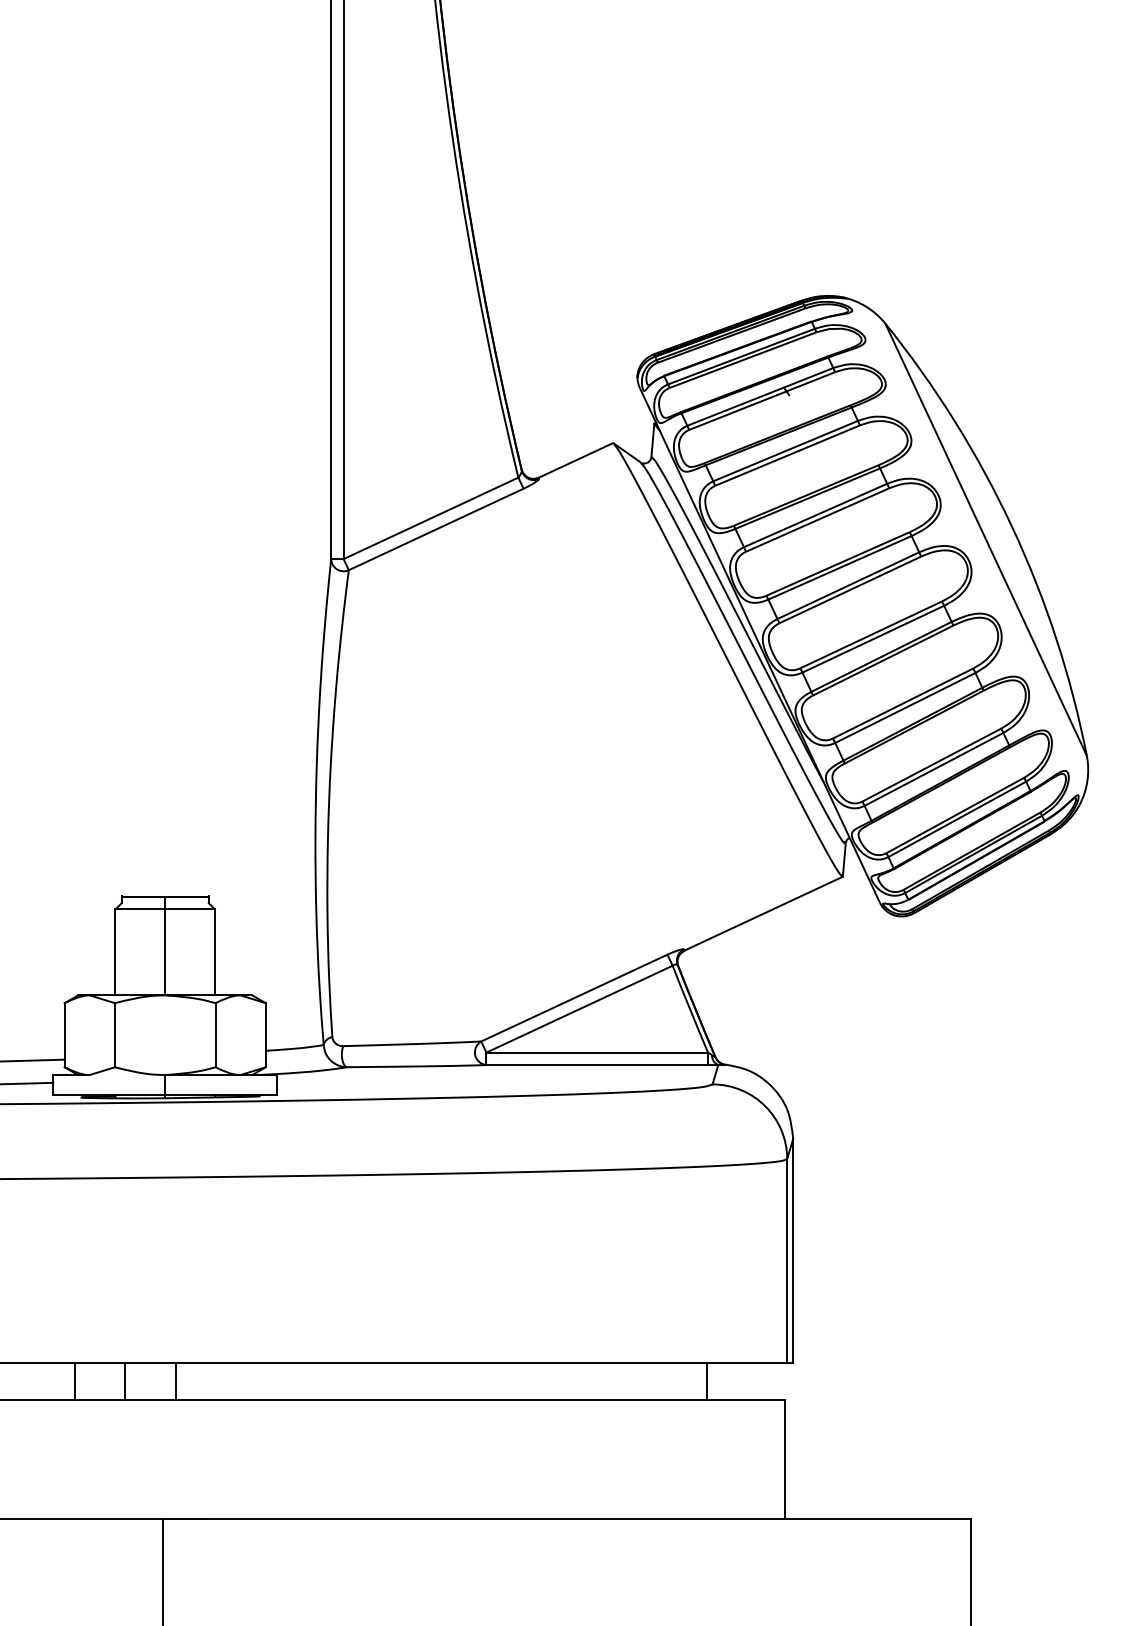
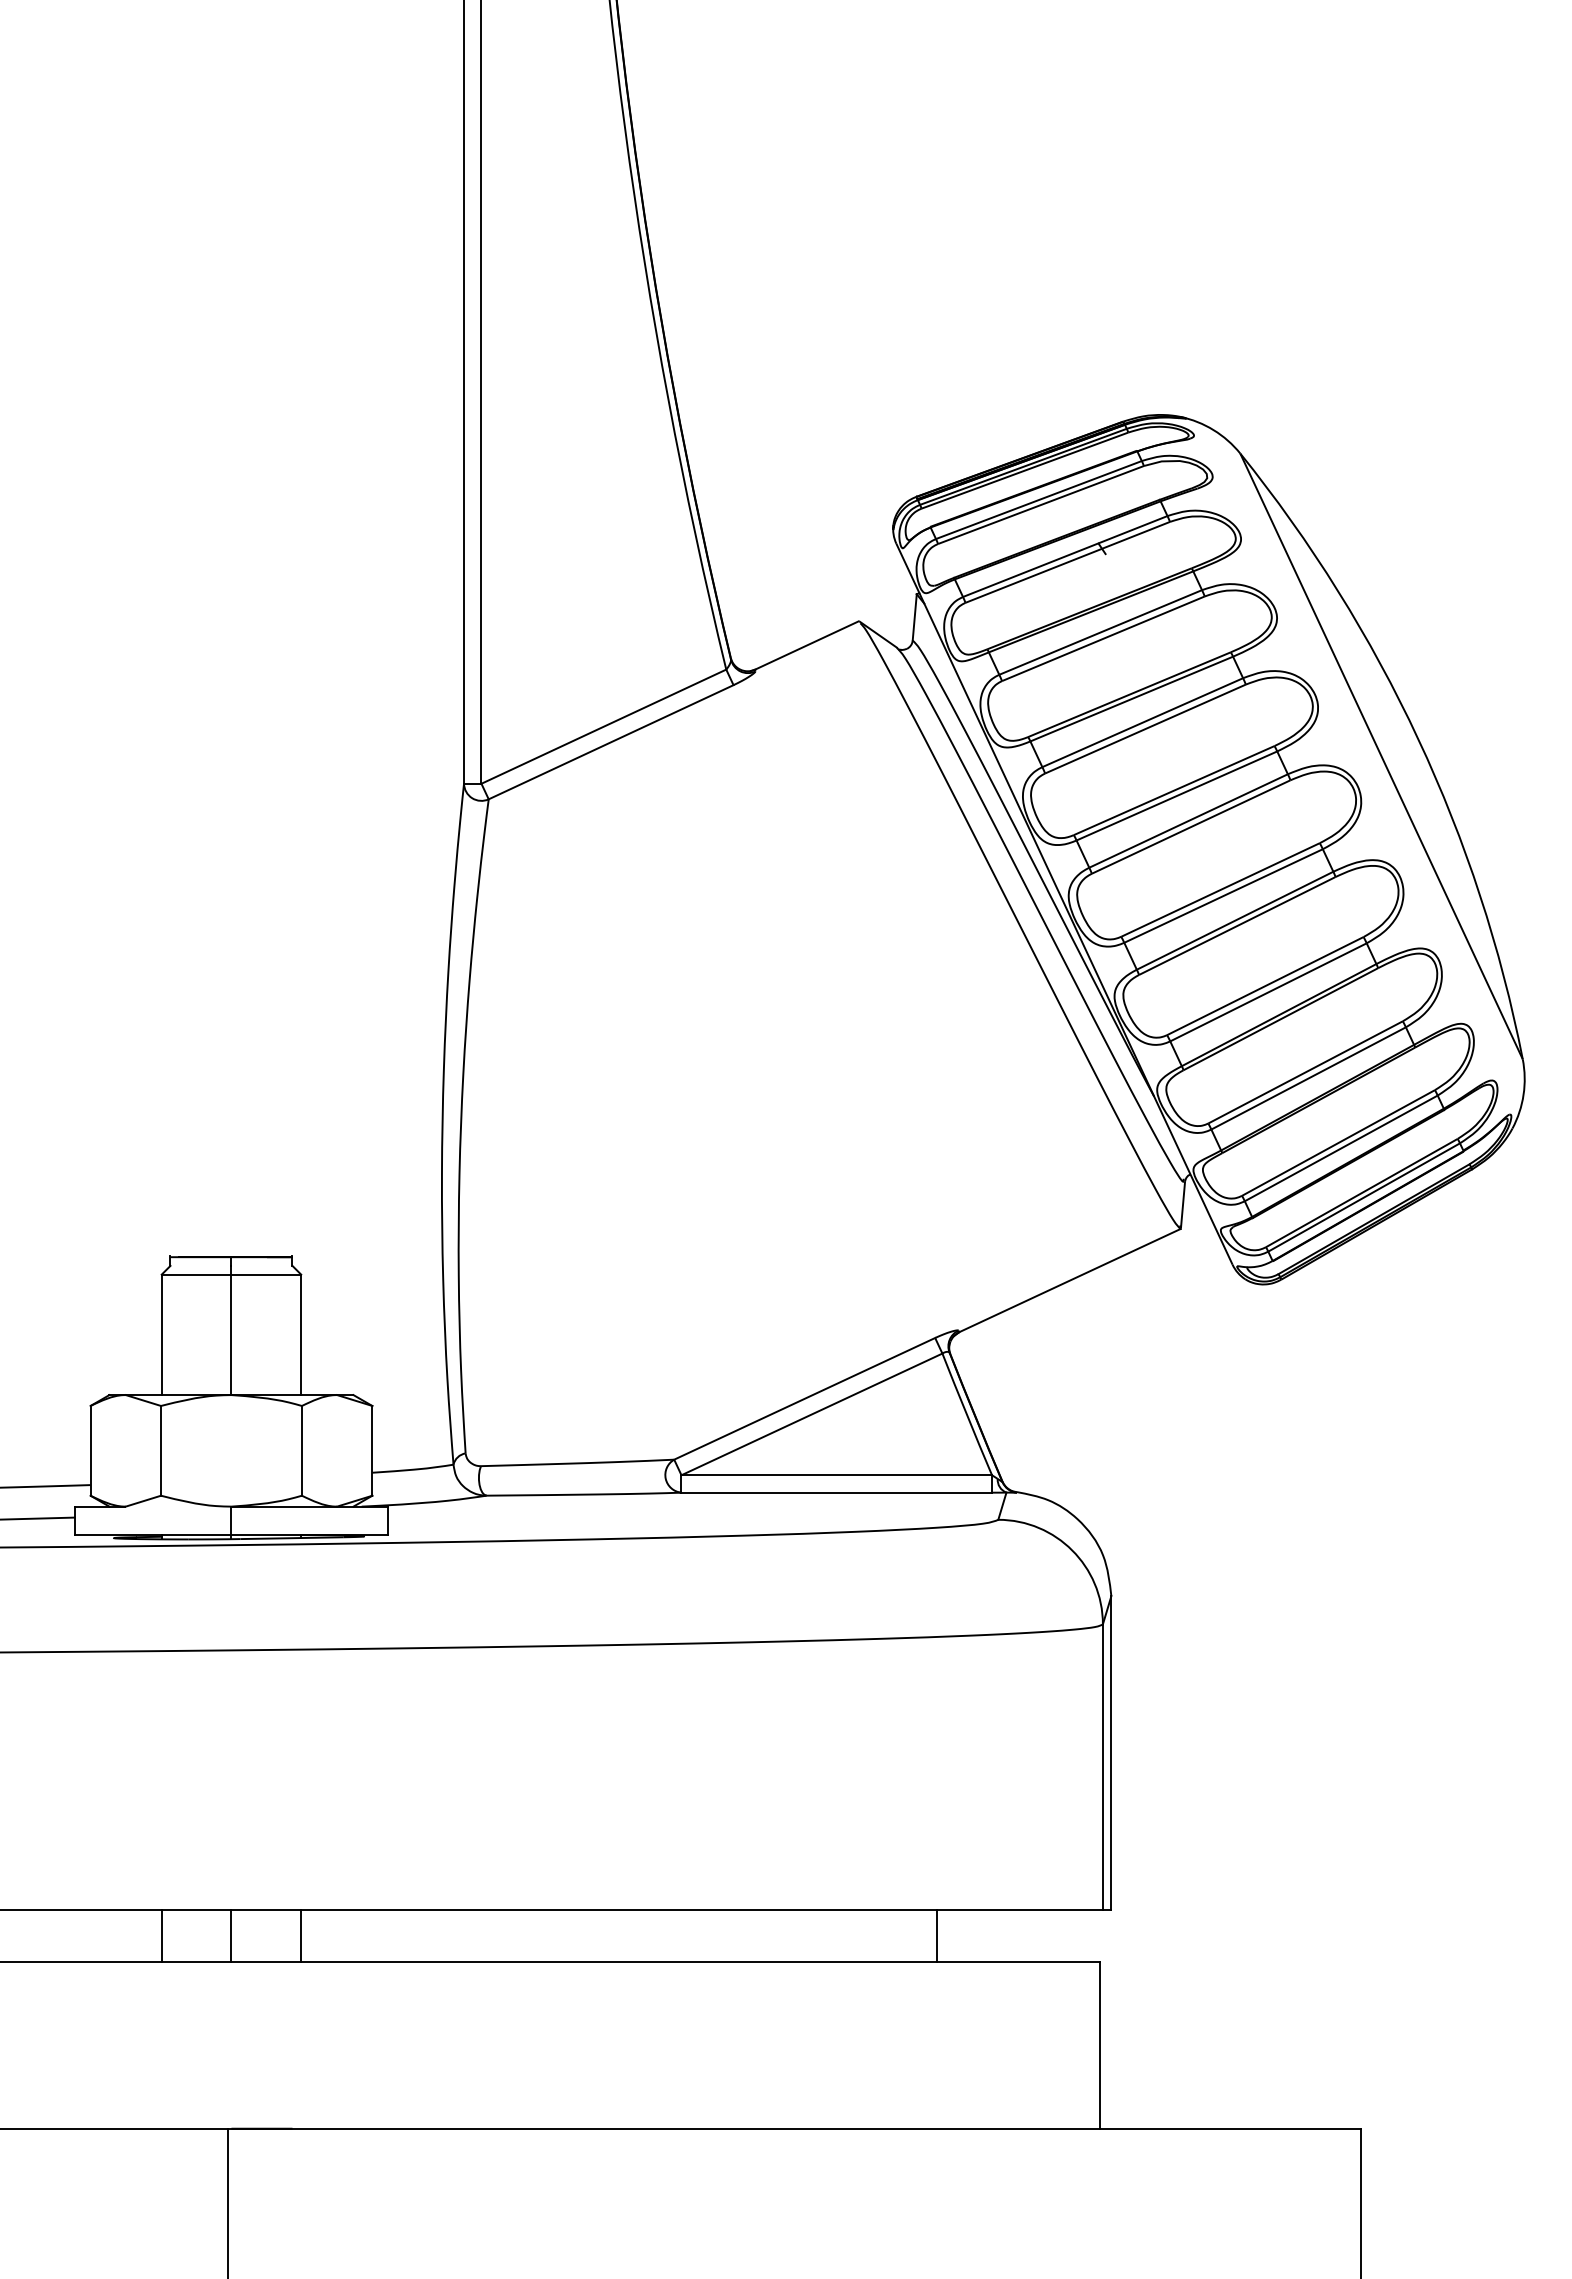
line: (74, 1381) -> (161, 1935), moved
line: (124, 1381) -> (231, 1935), moved
line: (175, 1381) -> (301, 1935), moved
line: (706, 1381) -> (937, 1935), moved

